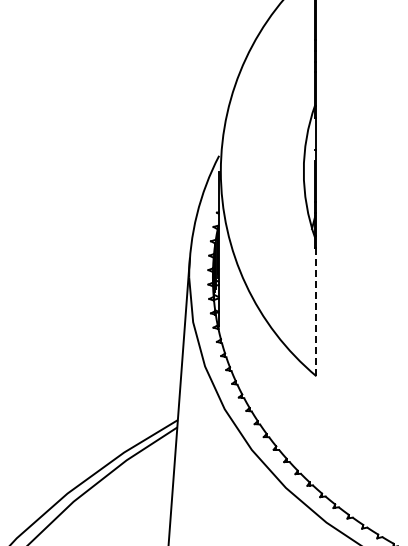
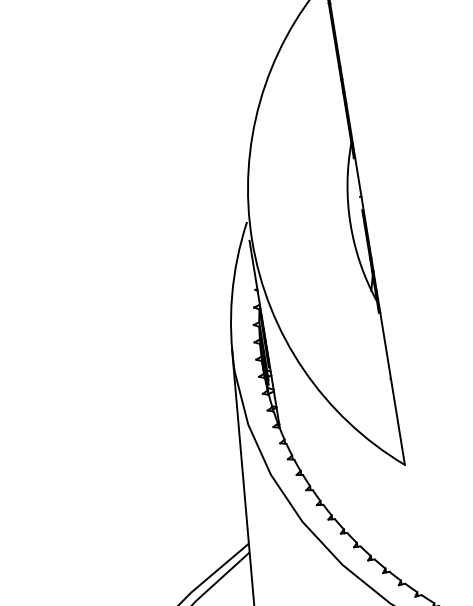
line: (316, 312) -> (392, 389), dashed -> solid

